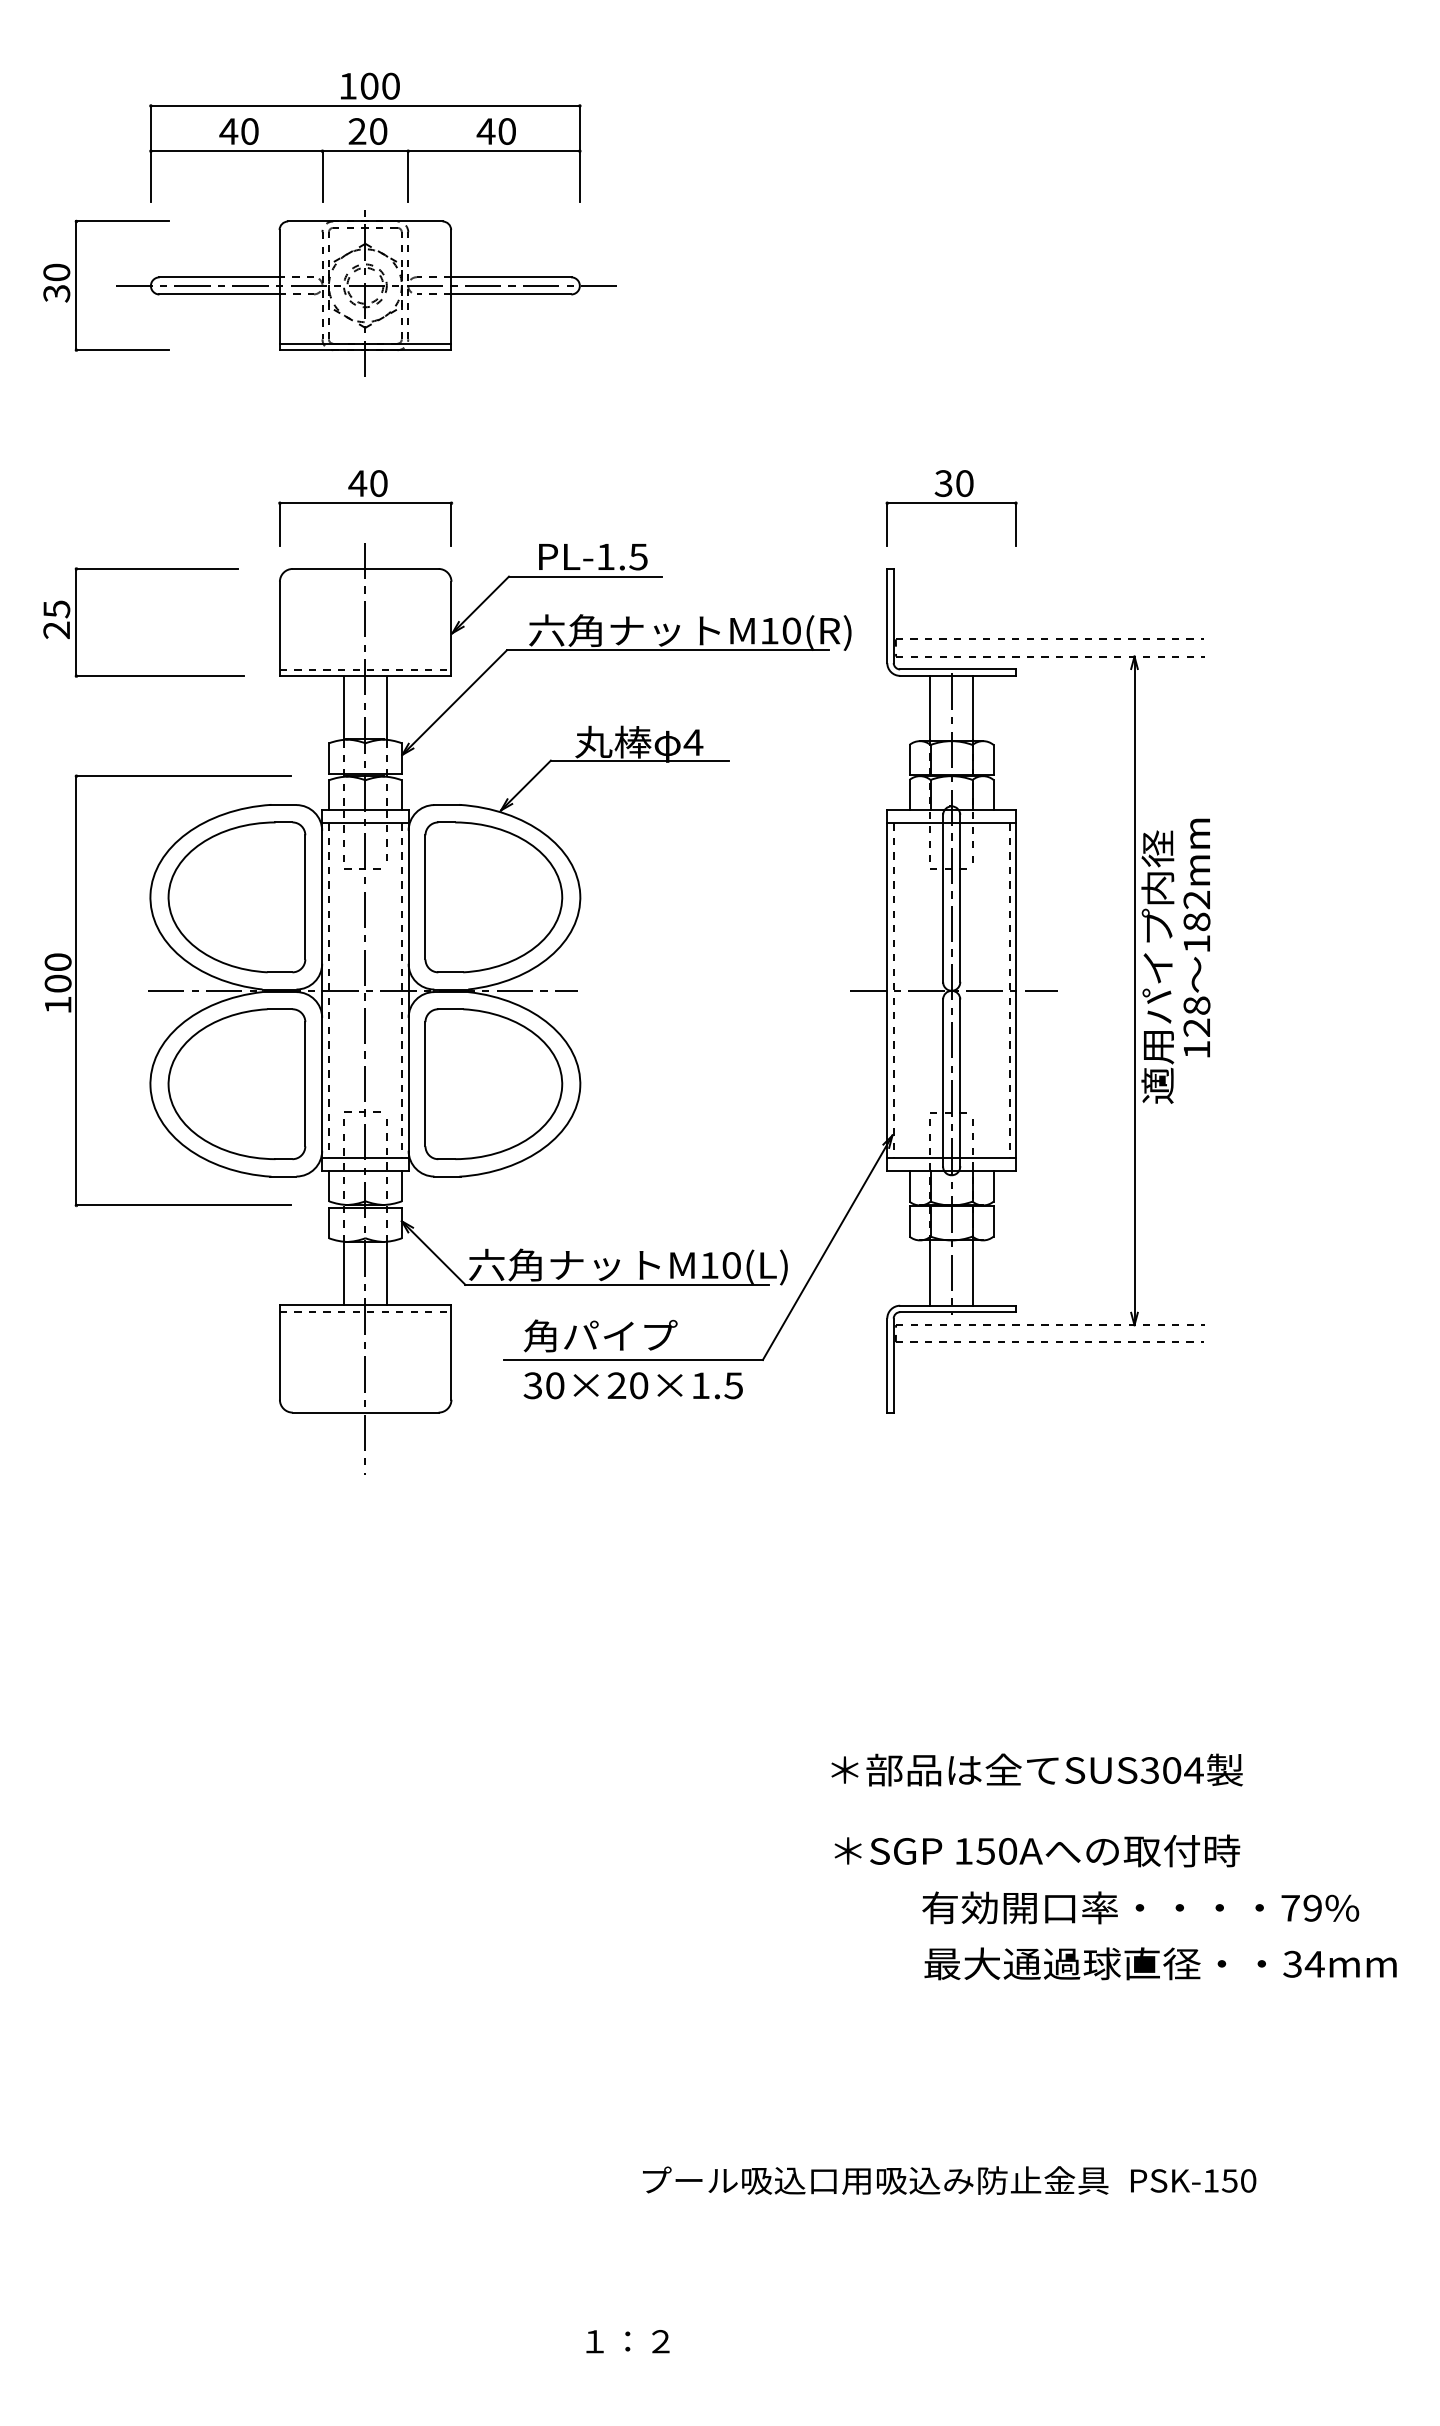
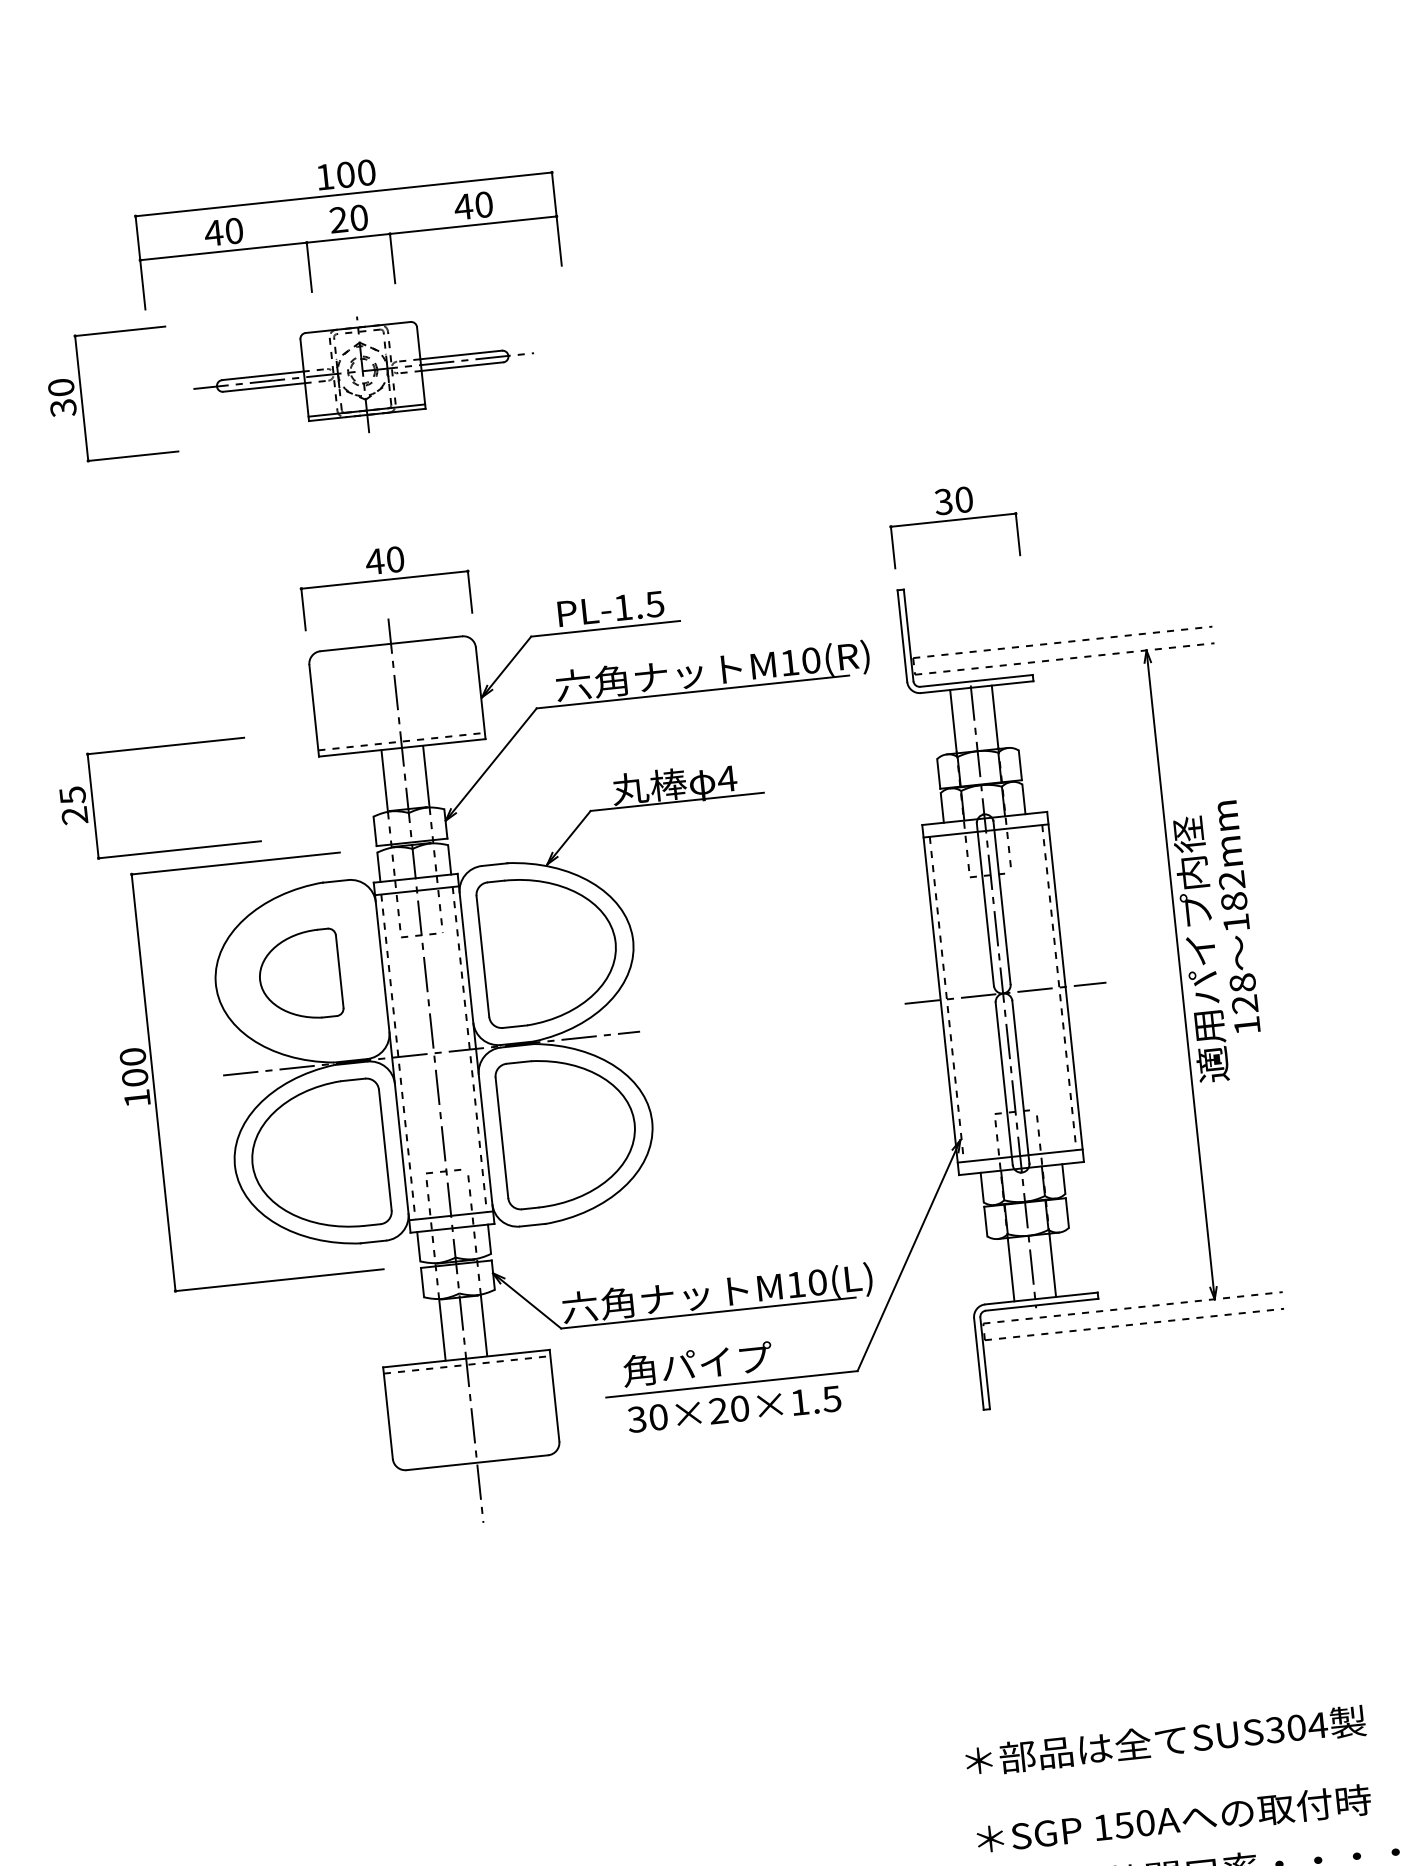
part: (366, 293) -> (364, 376), size x0.7
part: (143, 569) -> (152, 747), moved
part: (236, 897) -> (299, 975), size x0.6

